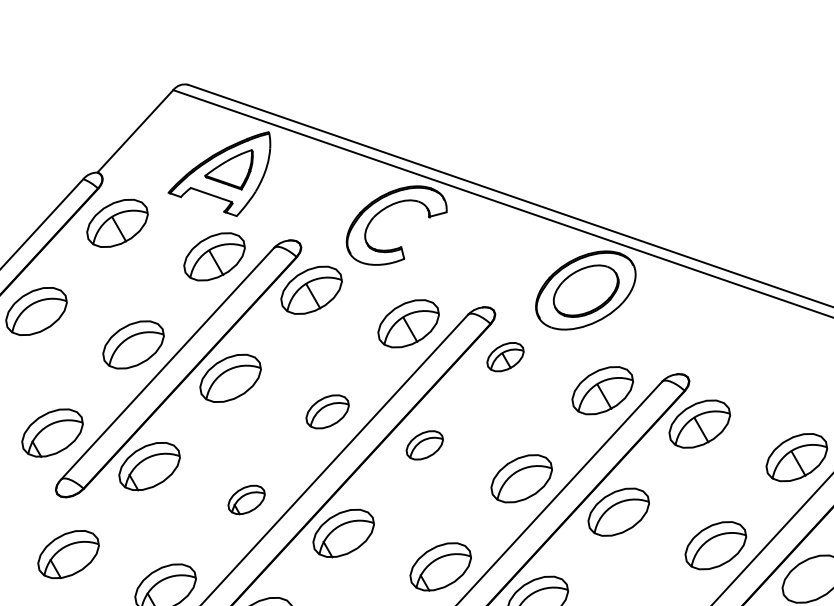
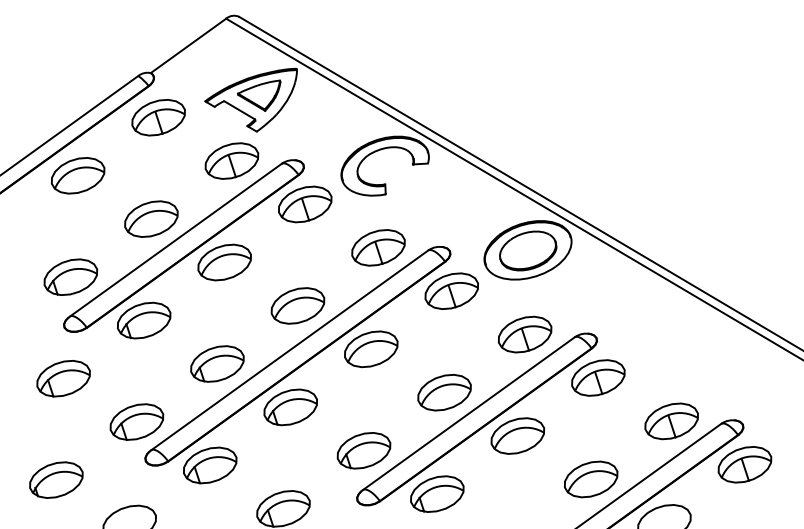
part: (505, 356) -> (451, 290), size x1.67
part: (326, 411) -> (297, 305), size x1.43
part: (425, 445) -> (371, 349), size x1.67
part: (246, 499) -> (217, 363), size x1.67

